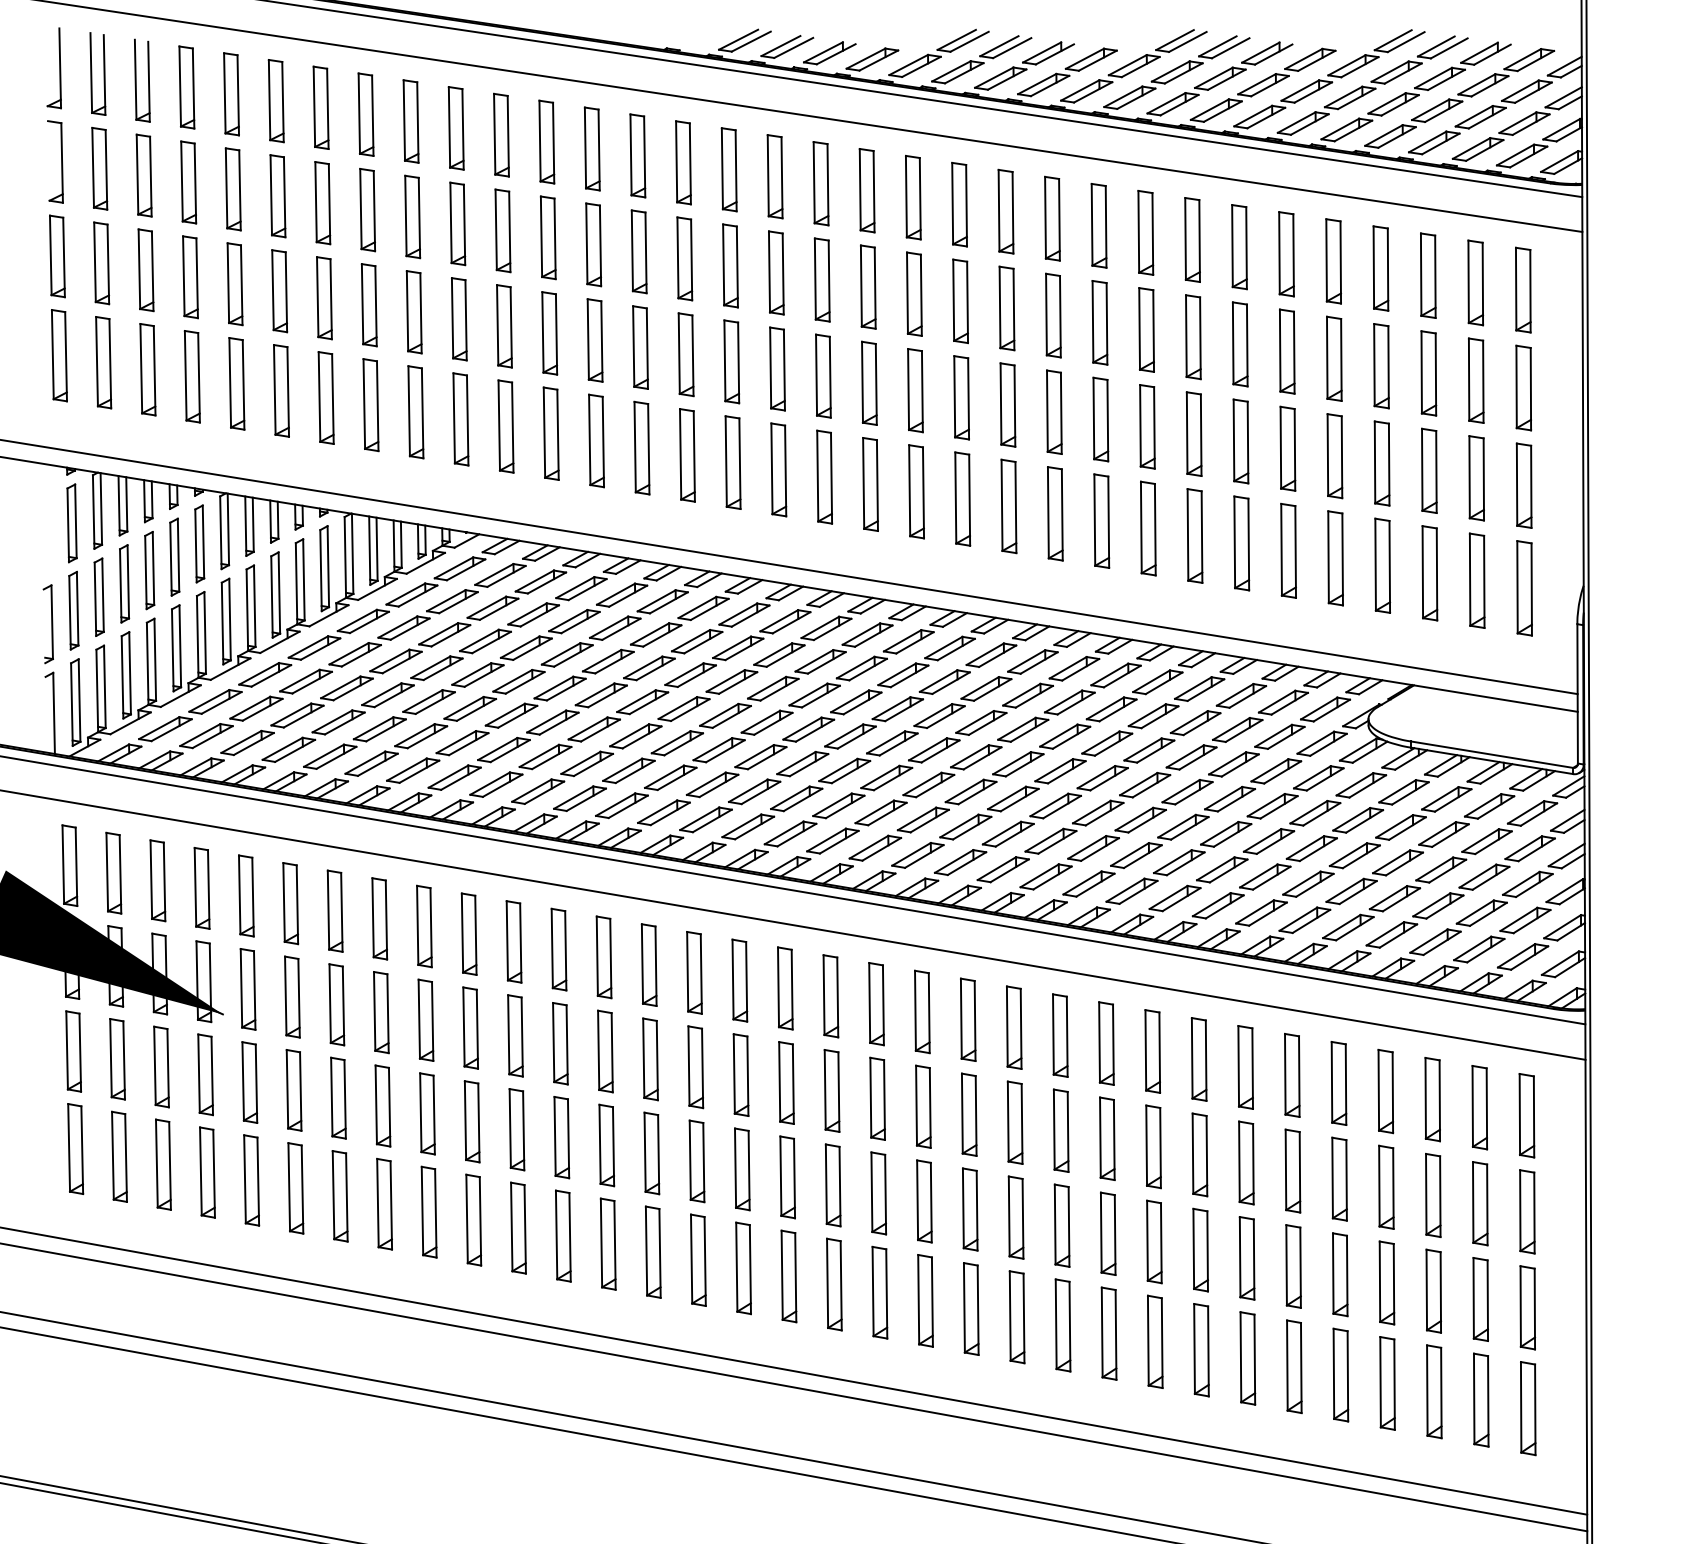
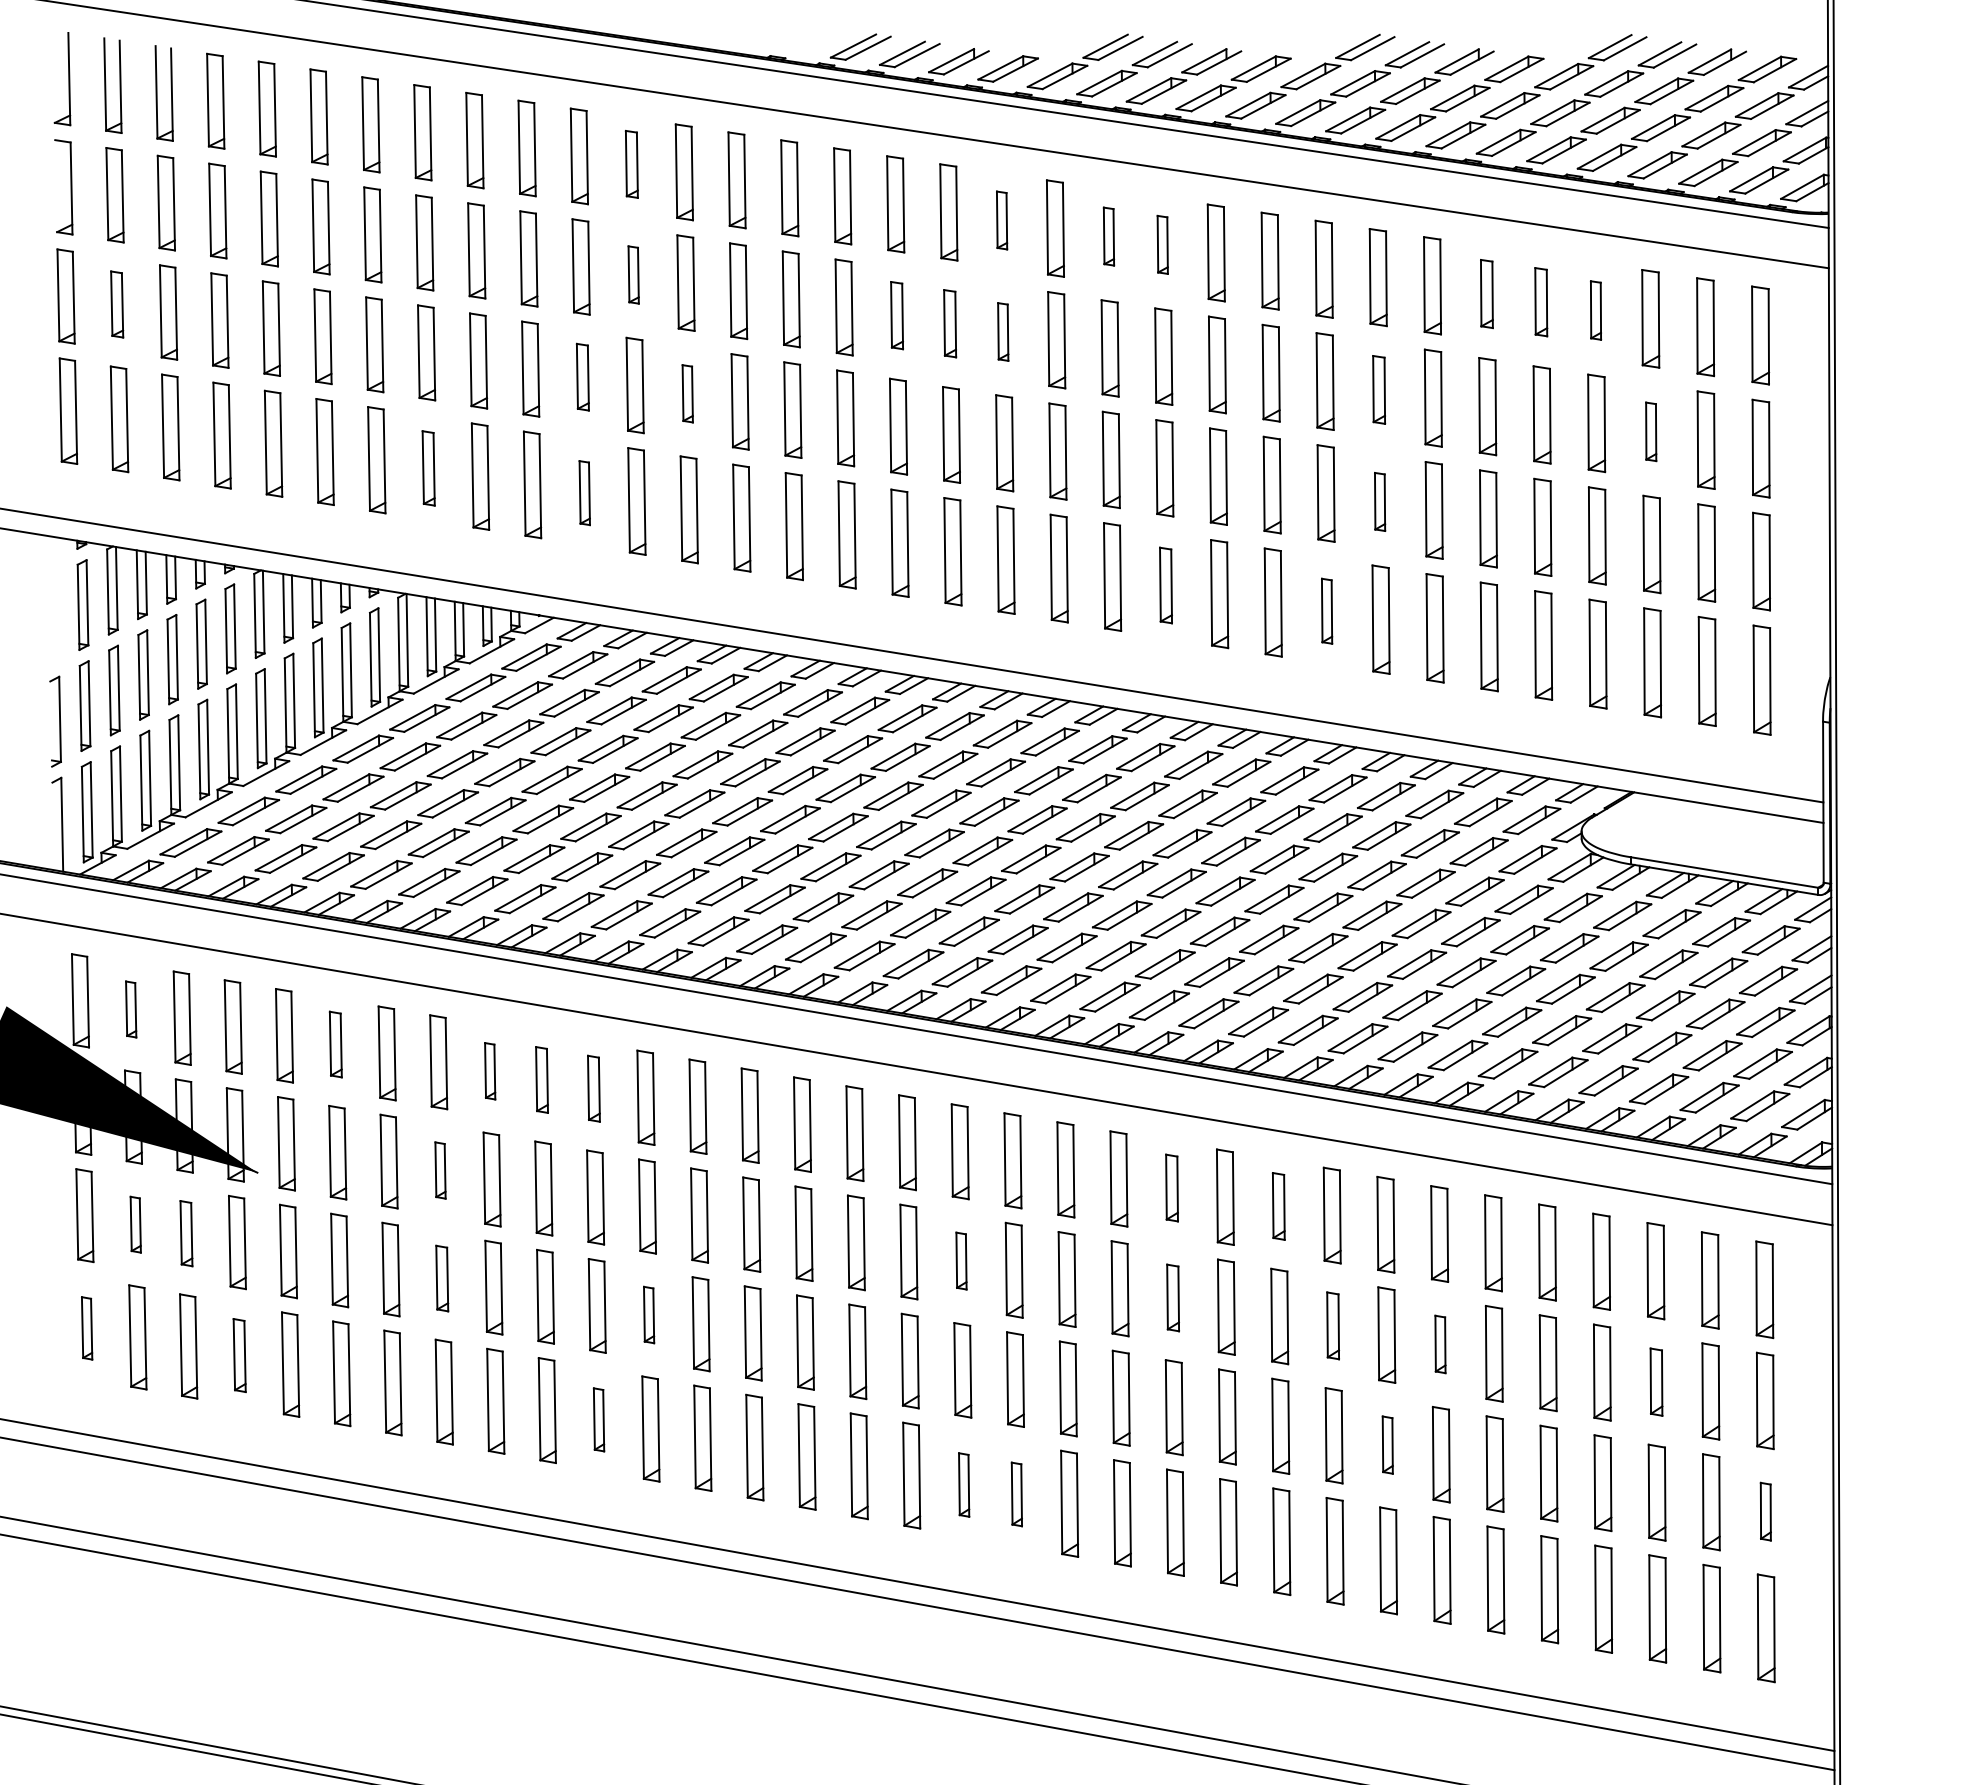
part: (546, 142) -> (631, 164), size x0.7
part: (866, 190) -> (1001, 220), size x0.6
part: (959, 204) -> (1108, 236), size x0.6
part: (1005, 211) -> (1162, 244), size x0.6
part: (548, 237) -> (633, 274), size x0.6
part: (1286, 253) -> (1486, 293), size x0.7
part: (1332, 260) -> (1540, 301), size x0.7
part: (101, 263) -> (116, 304), size x0.7
part: (1380, 268) -> (1595, 310), size x0.6
part: (775, 272) -> (896, 315), size x0.7
part: (821, 279) -> (949, 323), size x0.7
part: (867, 286) -> (1002, 331), size x0.6
part: (504, 325) -> (582, 376), size x0.7
part: (1192, 336) -> (1378, 389), size x0.7
part: (594, 340) -> (687, 393), size x0.6
part: (1428, 373) -> (1650, 431), size x0.6
part: (370, 405) -> (428, 468), size x0.7
part: (505, 425) -> (584, 492), size x0.6
part: (1193, 433) -> (1379, 501), size x0.6
part: (1008, 506) -> (1165, 585), size x0.7
part: (1147, 528) -> (1326, 611), size x0.6
part: (113, 873) -> (130, 1009), size x0.6
part: (290, 903) -> (335, 1044), size x0.7
part: (423, 926) -> (489, 1071), size x0.6
part: (468, 933) -> (541, 1079), size x0.7
part: (513, 941) -> (593, 1088), size x0.7
part: (381, 1012) -> (440, 1170), size x0.6
part: (1013, 1027) -> (1171, 1187), size x0.7
part: (1106, 1043) -> (1278, 1206), size x0.7
part: (117, 1059) -> (135, 1224), size x0.6
part: (161, 1066) -> (186, 1233), size x0.7
part: (832, 1090) -> (961, 1260), size x0.6
part: (382, 1105) -> (441, 1278), size x0.7
part: (1014, 1122) -> (1172, 1297), size x0.7
part: (561, 1137) -> (648, 1314), size x0.6
part: (1152, 1146) -> (1332, 1325), size x0.7
part: (75, 1149) -> (86, 1328), size x0.6
part: (1246, 1163) -> (1440, 1344), size x0.6
part: (207, 1172) -> (239, 1355), size x0.7
part: (1433, 1195) -> (1656, 1382), size x0.7
part: (518, 1227) -> (598, 1419), size x0.6
part: (1200, 1249) -> (1387, 1444), size x0.6
part: (833, 1284) -> (963, 1484), size x0.6
part: (879, 1292) -> (1016, 1494), size x0.6
part: (1527, 1307) -> (1765, 1511), size x0.6

